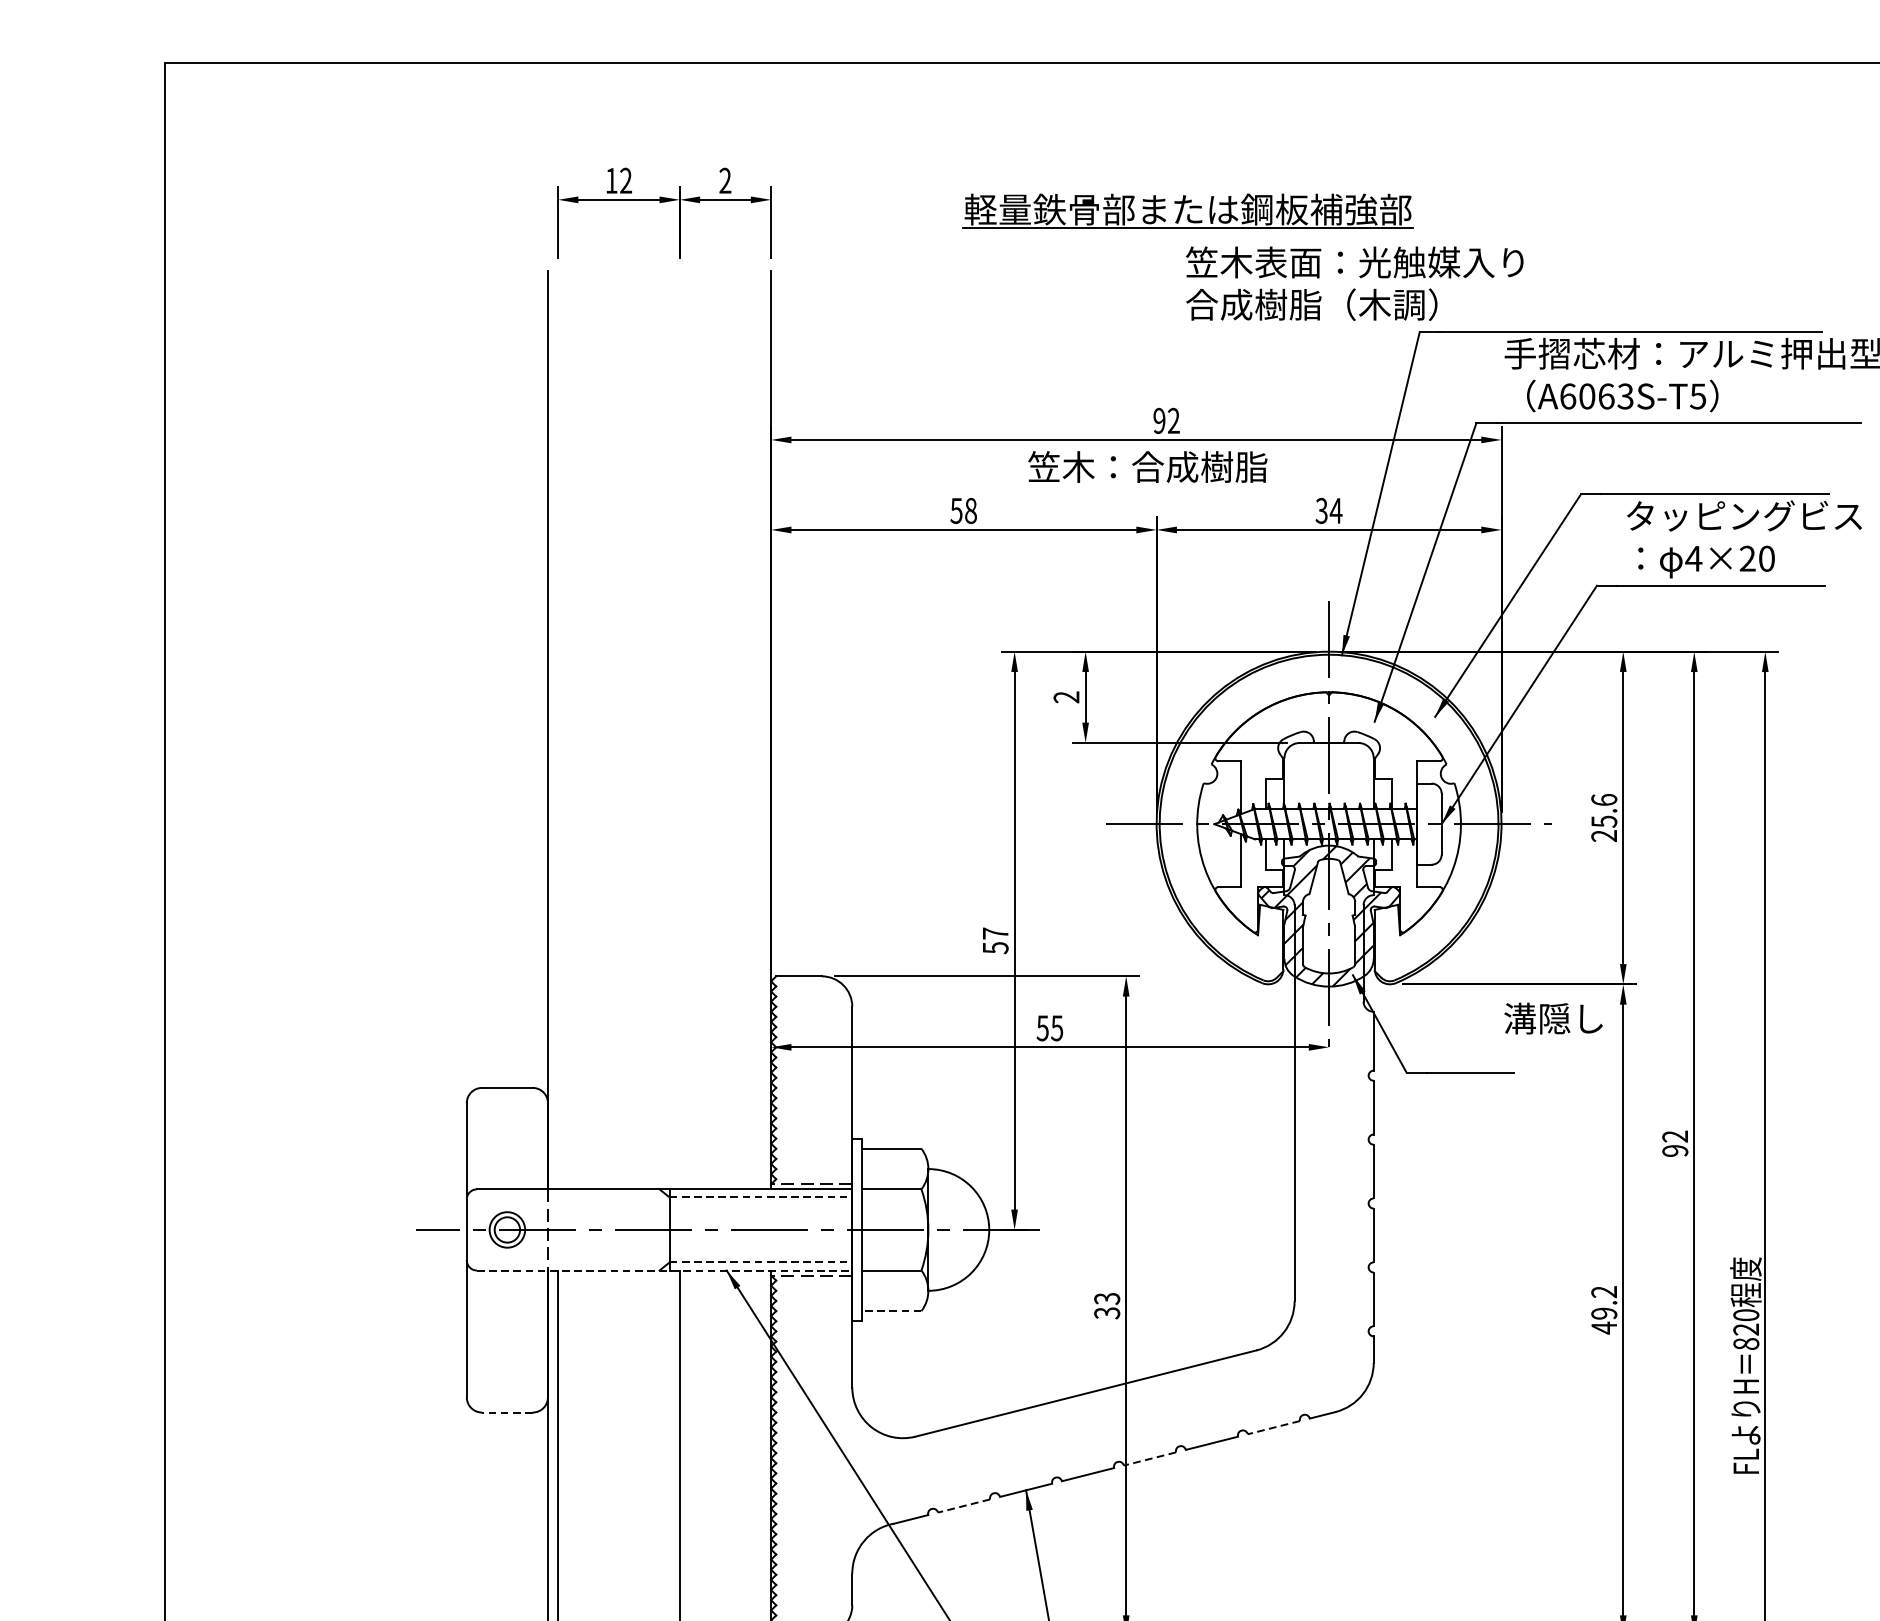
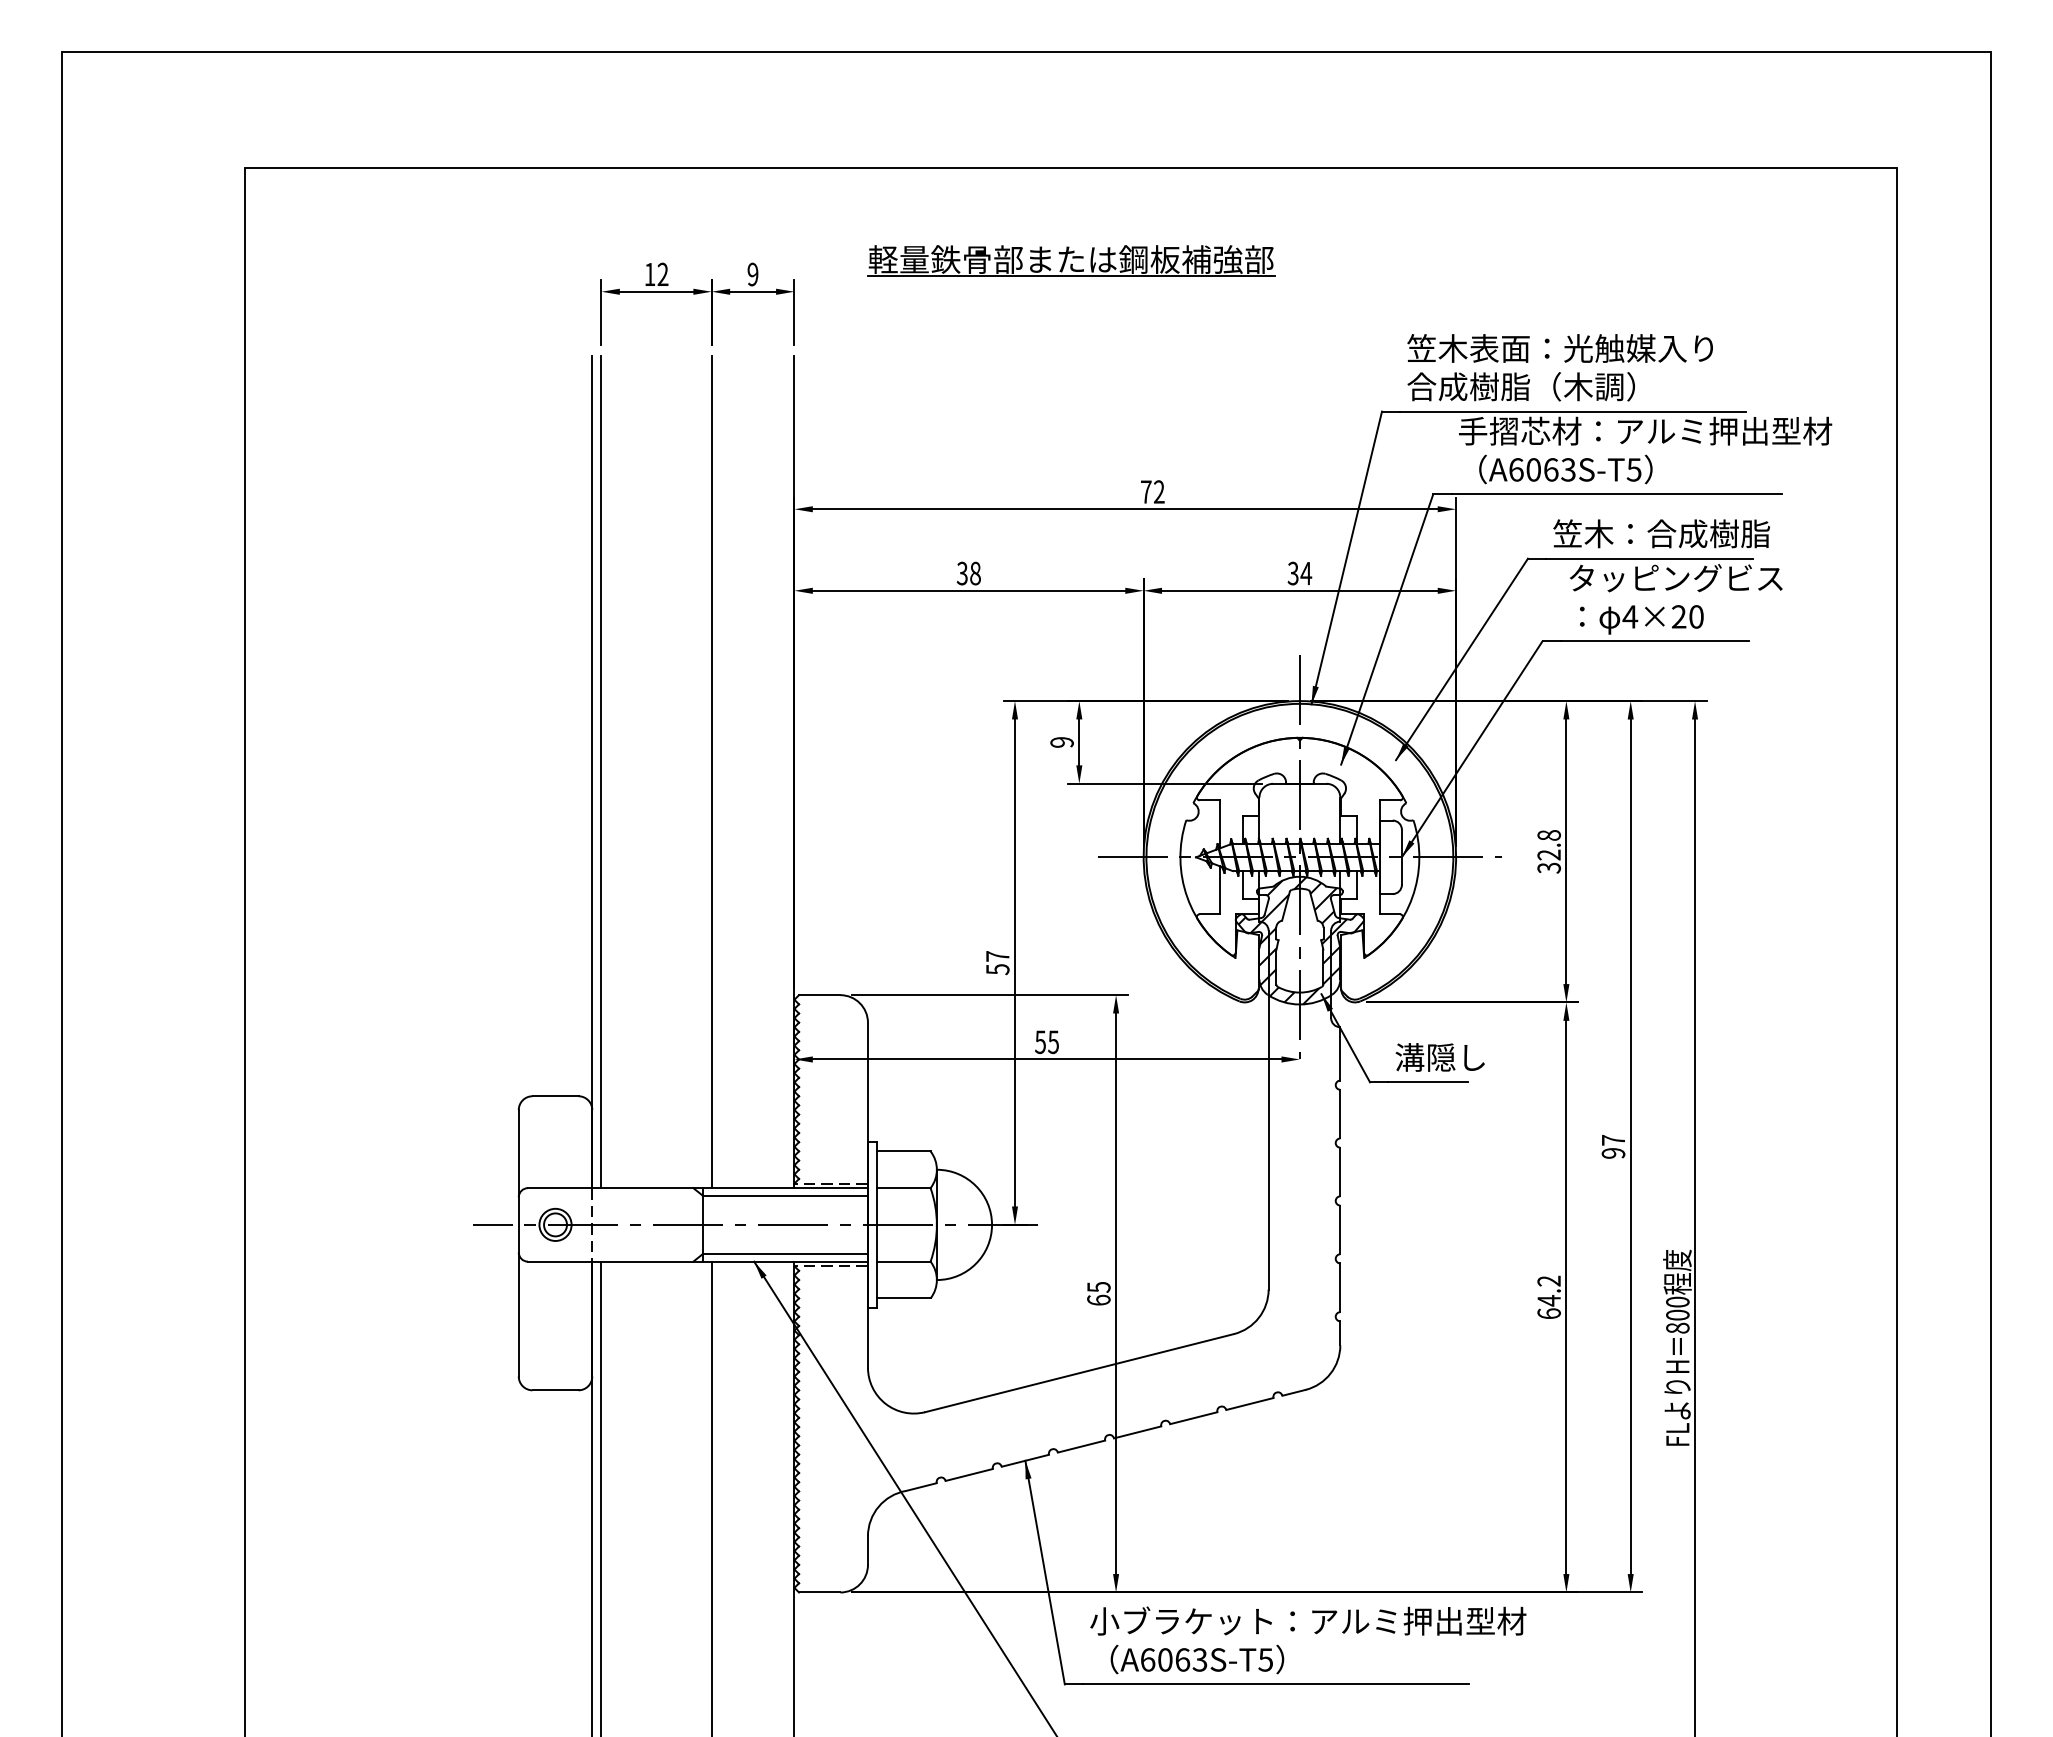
text: (724, 180) -> (752, 274), 2 -> 9
part: (1188, 210) -> (1071, 260), moved
text: (1354, 283) -> (1559, 367), moved
text: (1158, 420) -> (1145, 491), 92 -> 72
text: (1147, 466) -> (1661, 533), moved
text: (956, 509) -> (962, 572), 58 -> 38
text: (1065, 697) -> (1061, 742), 2 -> 9
line: (558, 730) -> (601, 772), added
line: (679, 730) -> (711, 772), added
text: (1603, 817) -> (1548, 851), 25.6 -> 32.8
text: (1552, 1018) -> (1439, 1057), moved
text: (1674, 1136) -> (1612, 1140), 92 -> 97
line: (761, 1197) -> (785, 1195), dashed -> solid
line: (761, 1262) -> (785, 1254), dashed -> solid
line: (665, 1270) -> (698, 1261), dashed -> solid
text: (1106, 1305) -> (1098, 1293), 33 -> 65
line: (891, 1311) -> (903, 1298), dashed -> solid
text: (1603, 1321) -> (1548, 1307), 49.2 -> 64.2
text: (1745, 1328) -> (1677, 1314), 820 -> 800
line: (507, 1412) -> (555, 1390), dashed -> solid
line: (1273, 1428) -> (1249, 1404), dashed -> solid
line: (1149, 1459) -> (1137, 1432), dashed -> solid
line: (963, 1506) -> (968, 1475), dashed -> solid

